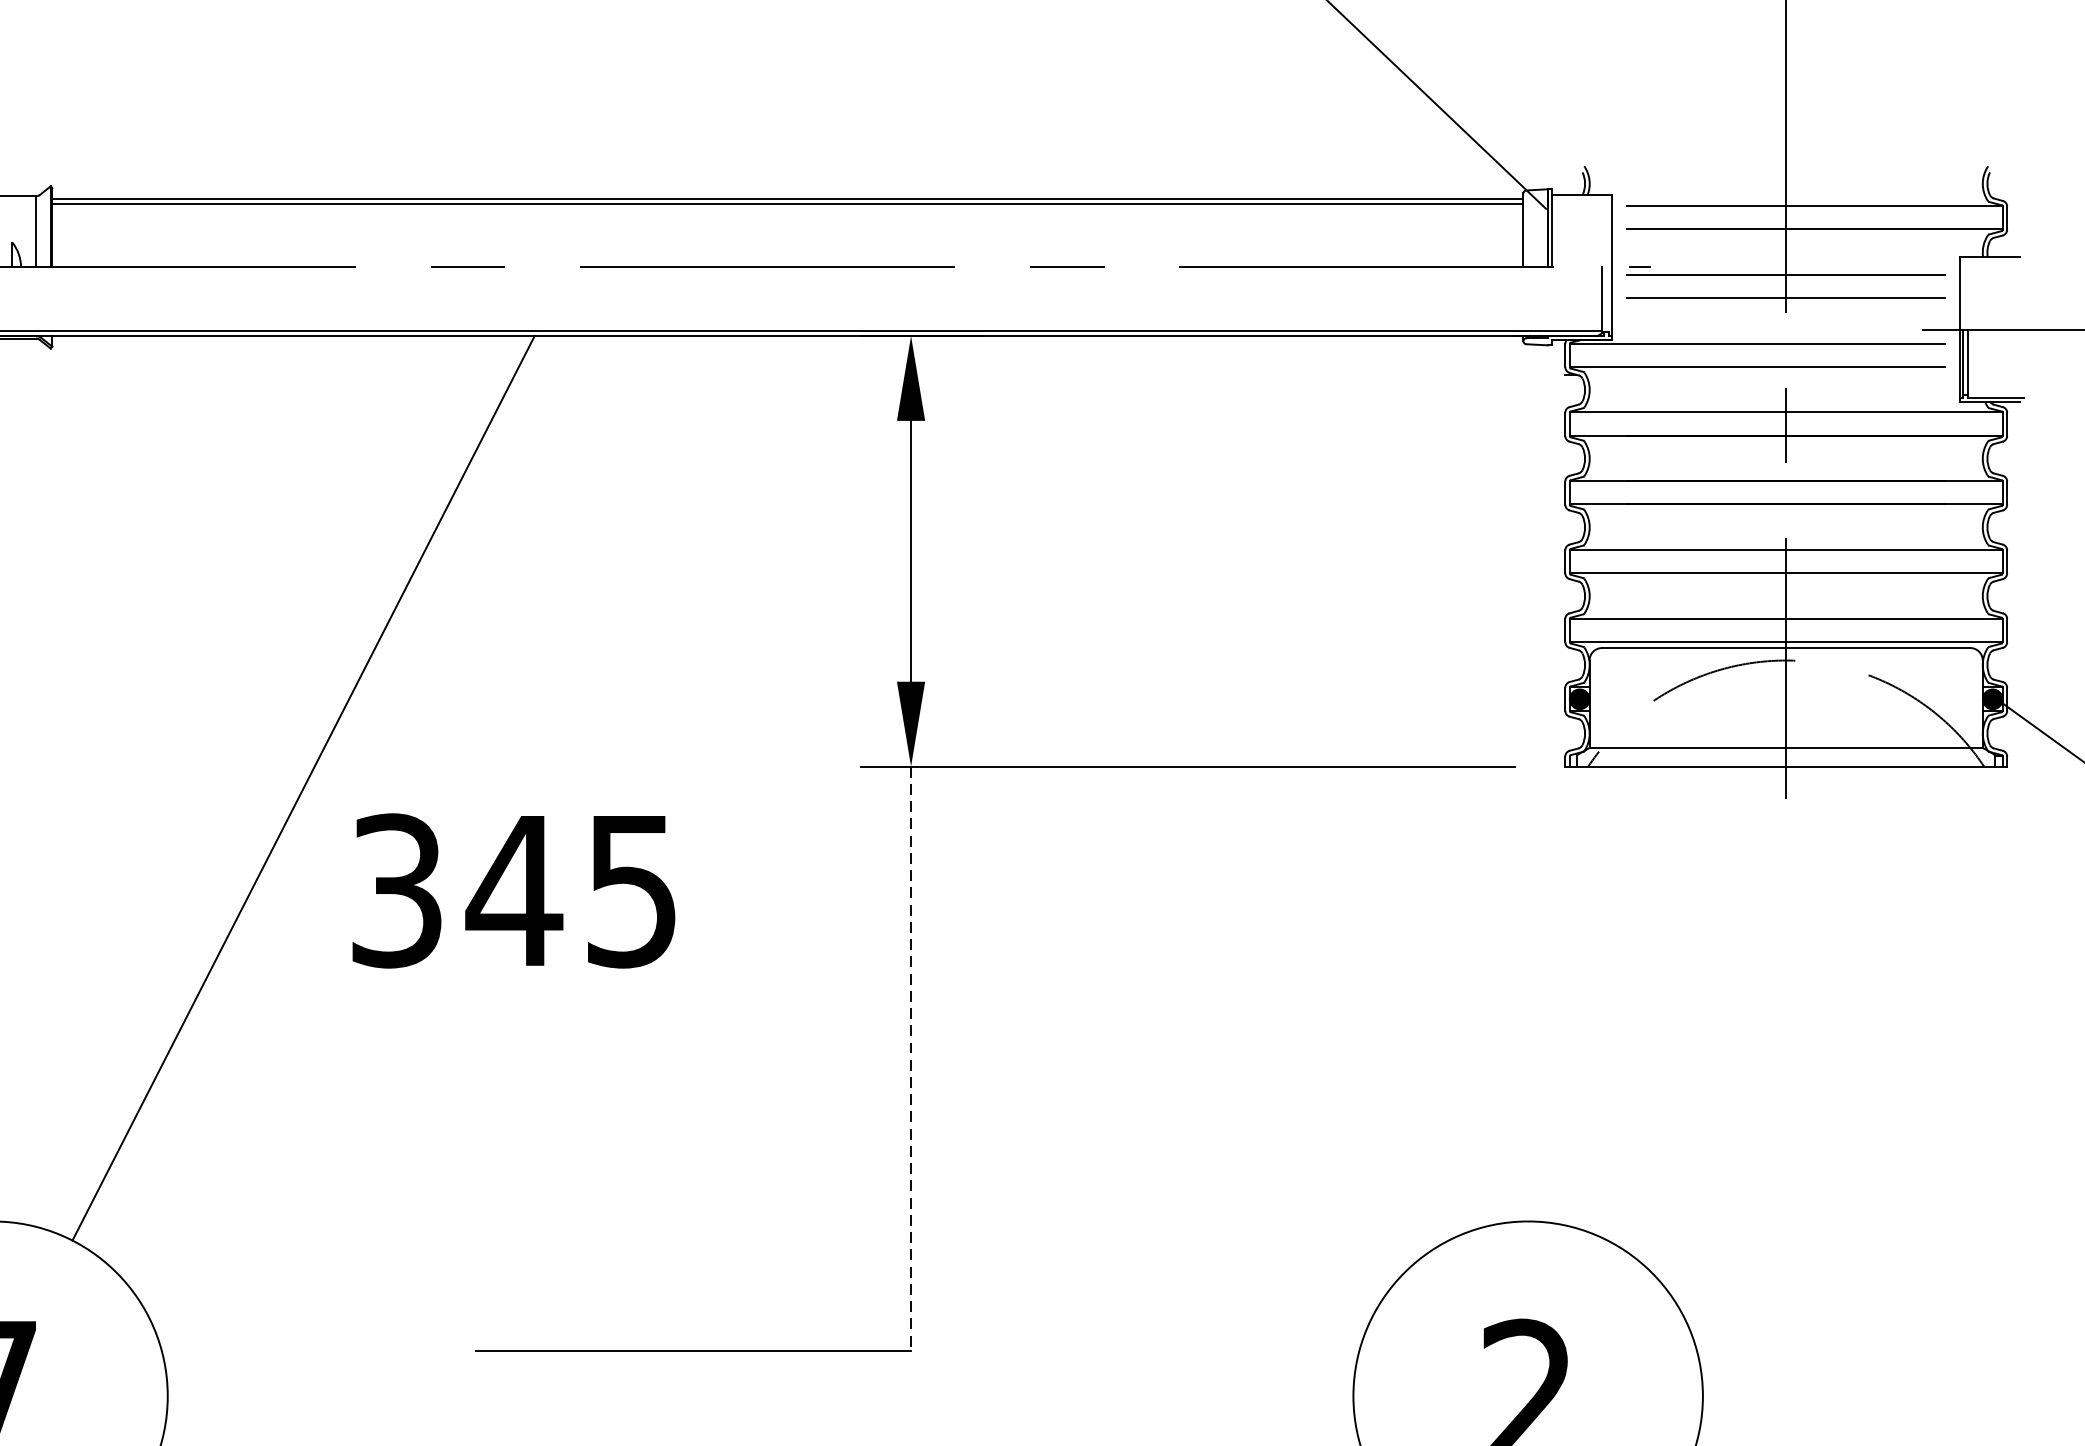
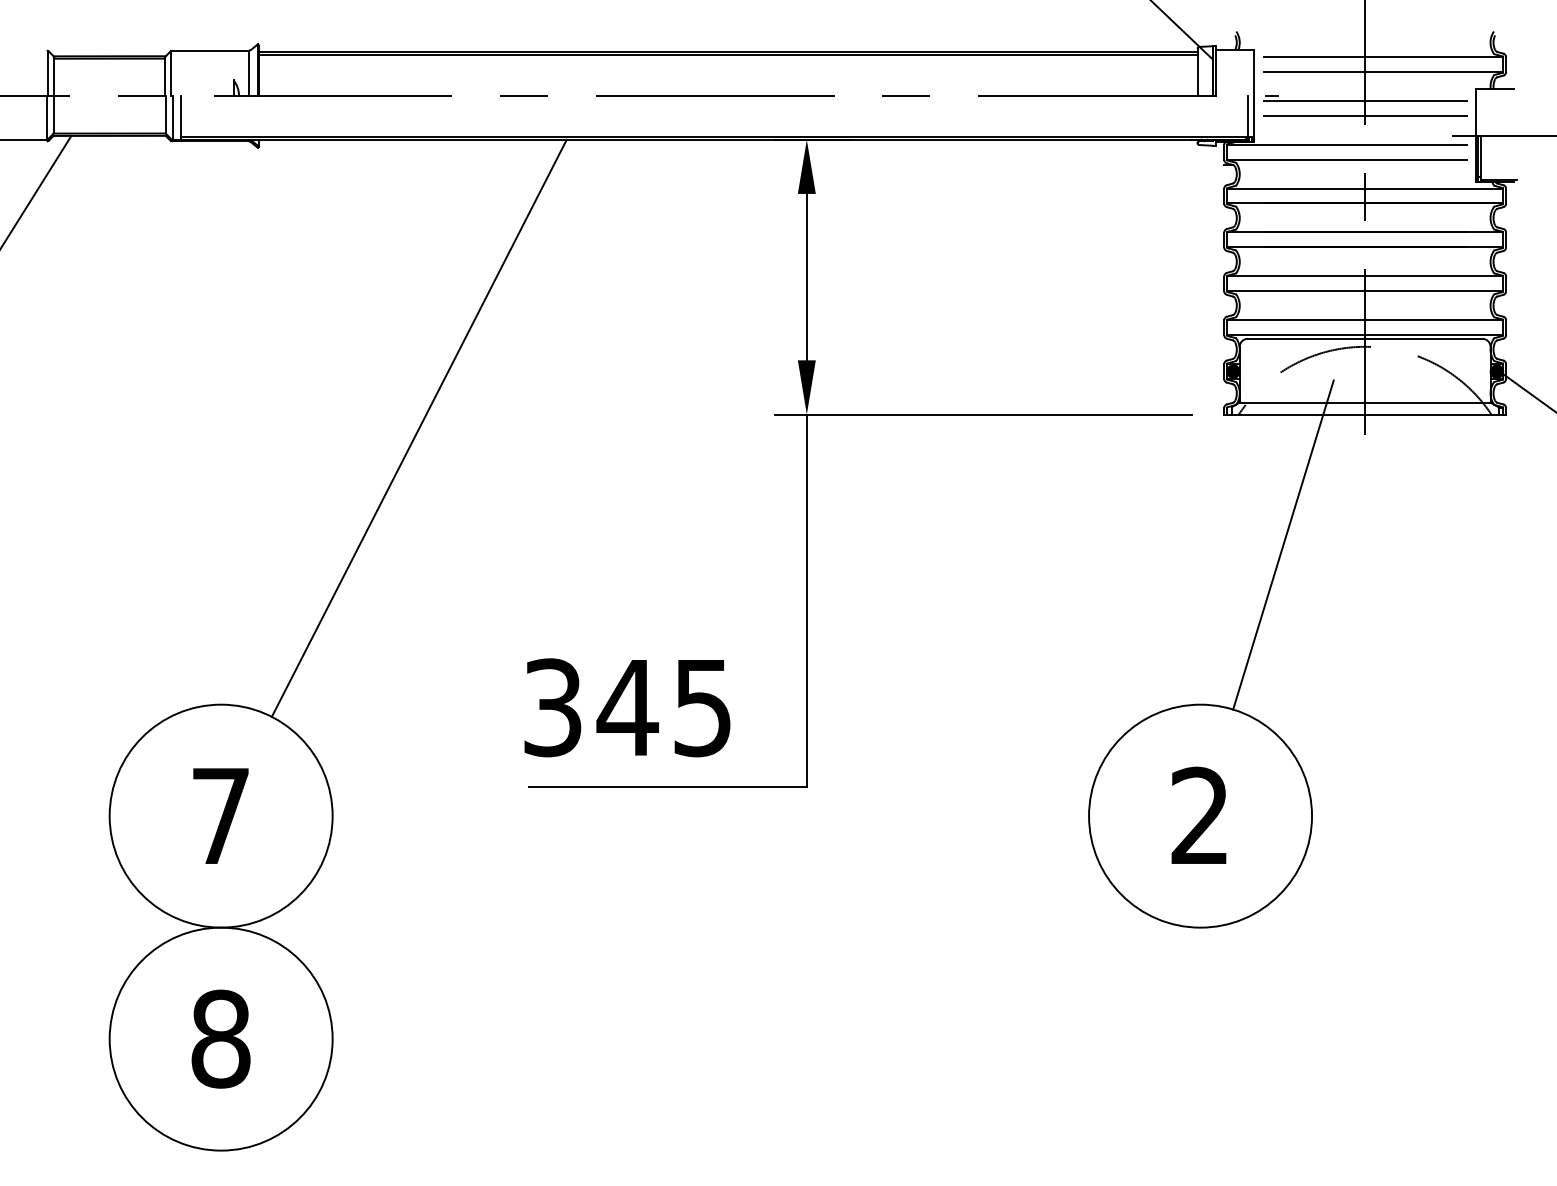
text: (513, 890) -> (627, 707), moved
line: (1658, 970) -> (1283, 544), added
line: (910, 1059) -> (806, 601), dashed -> solid

